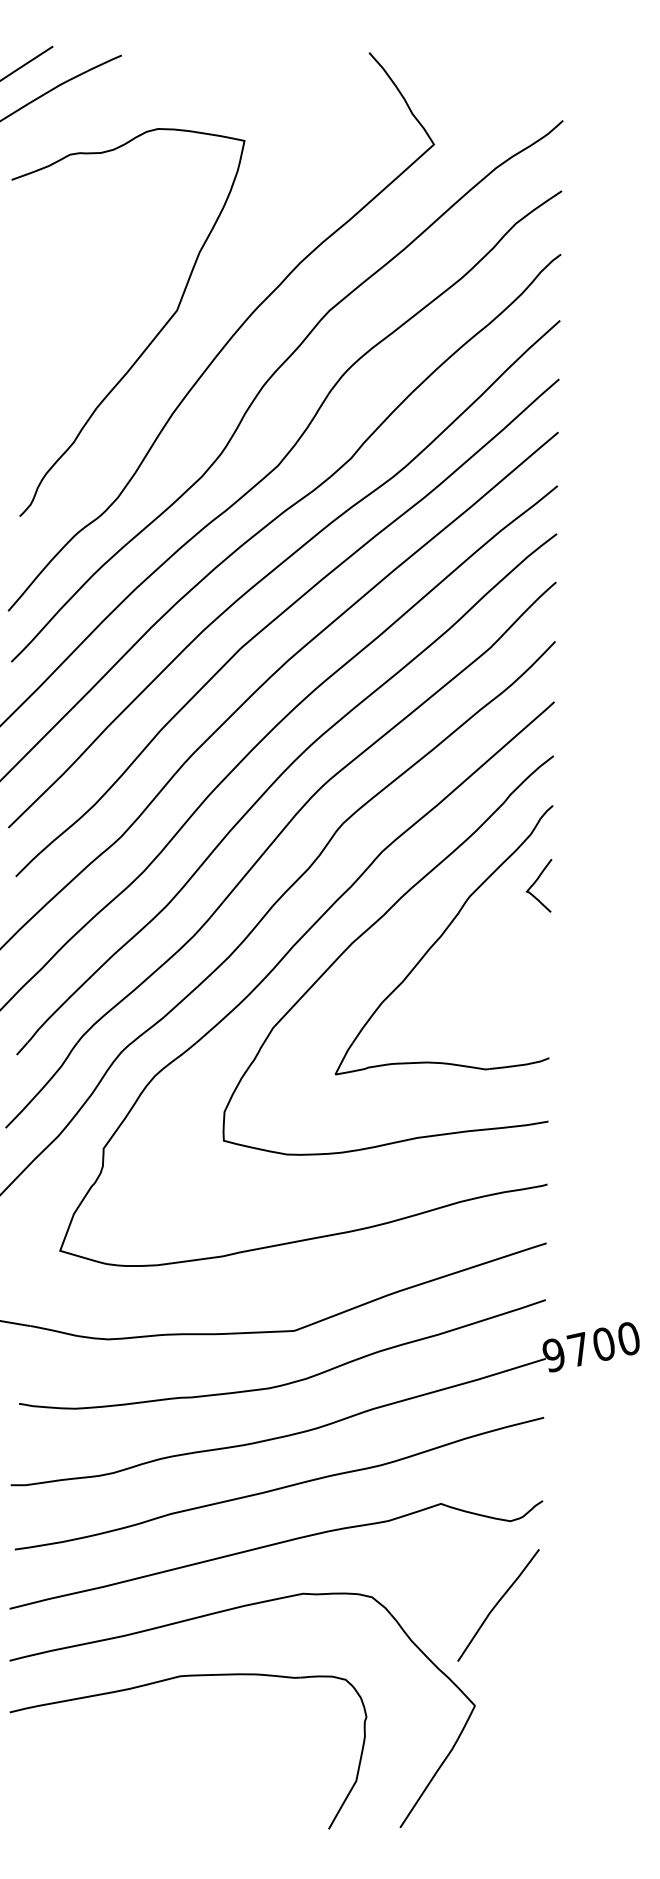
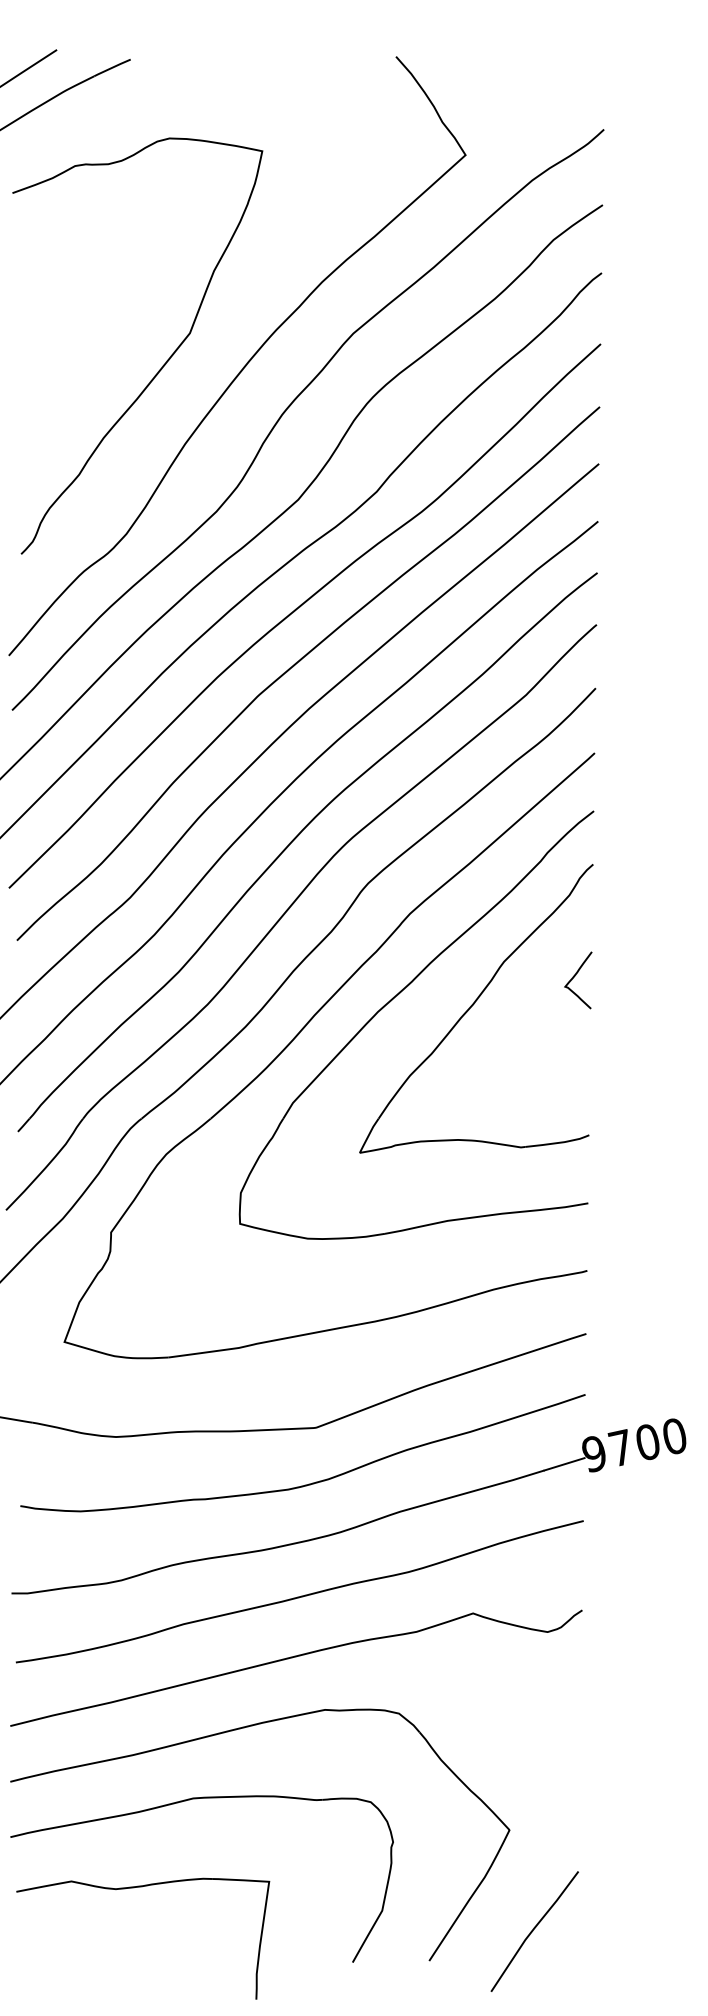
curve: (536, 882) -> (575, 976), moved
line: (497, 1604) -> (533, 1930), moved
part: (132, 1759) -> (142, 1887), added

